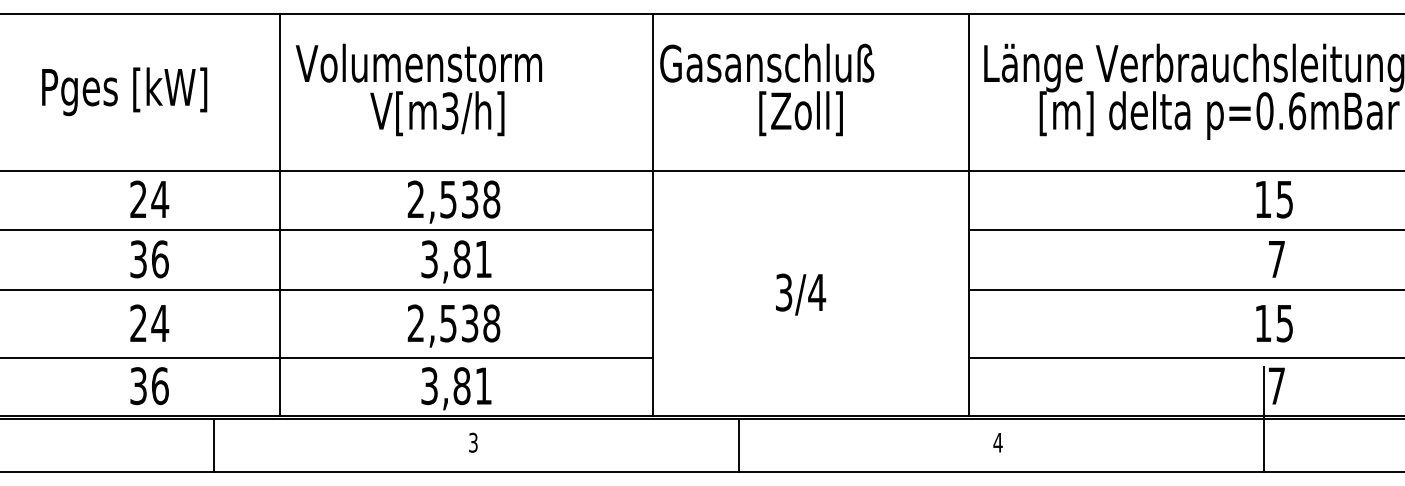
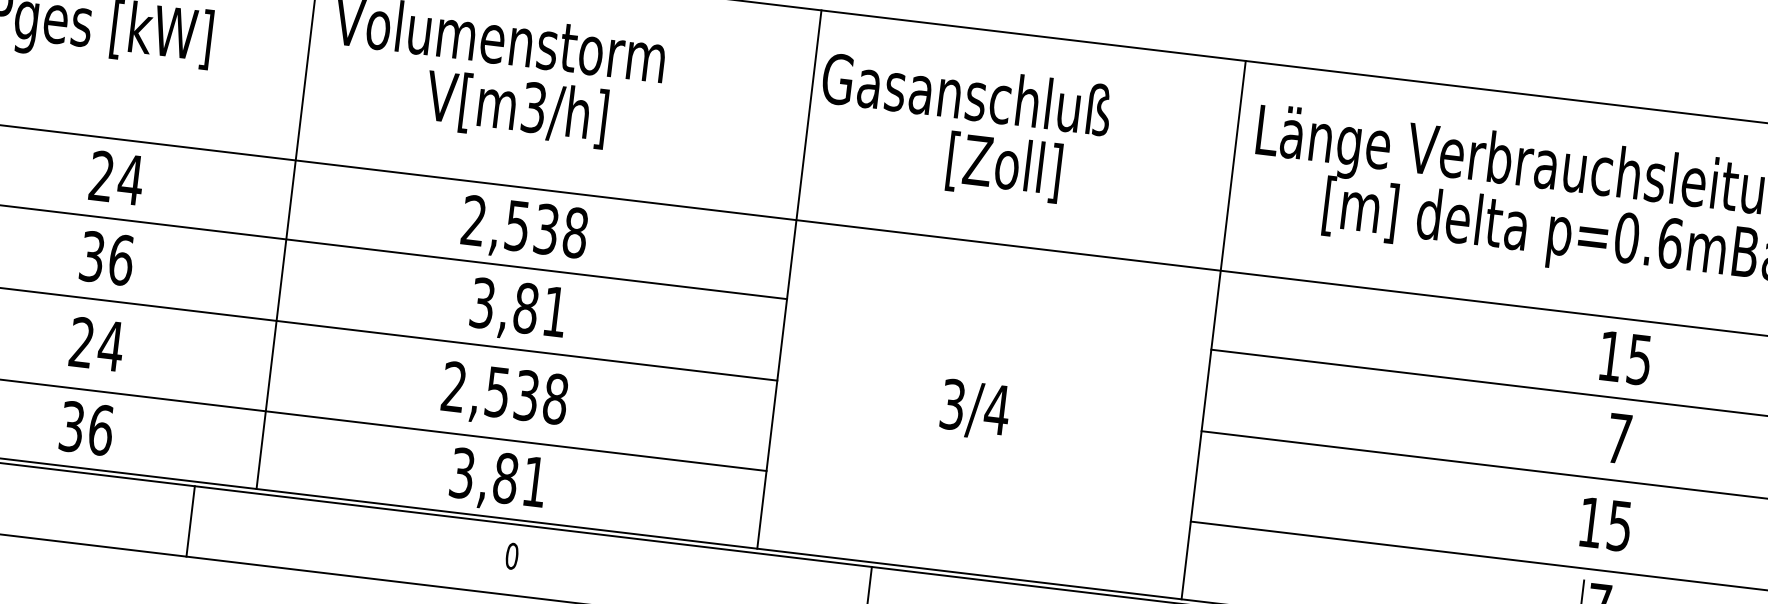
text: (473, 442) -> (512, 555), 3 -> 0
line: (214, 445) -> (191, 521), moved

